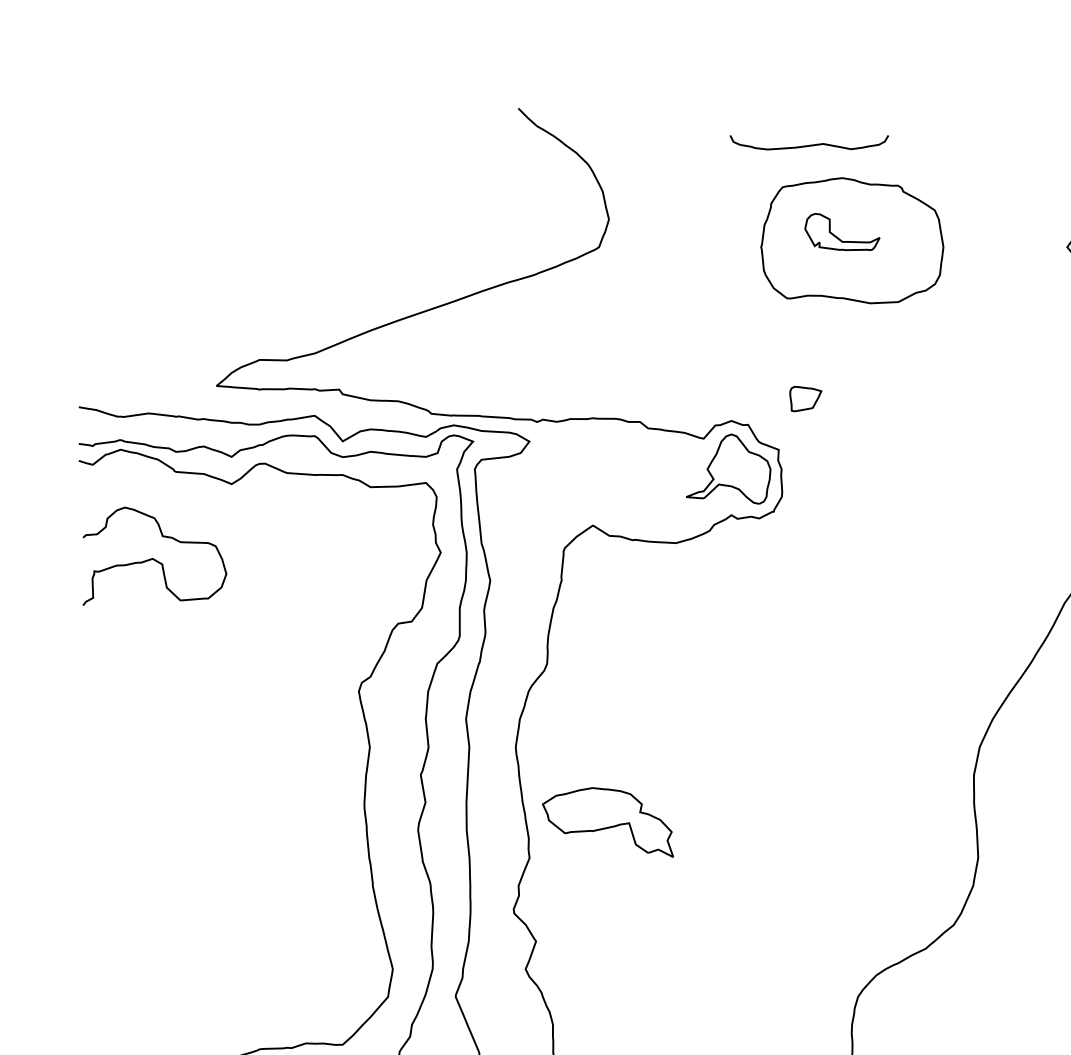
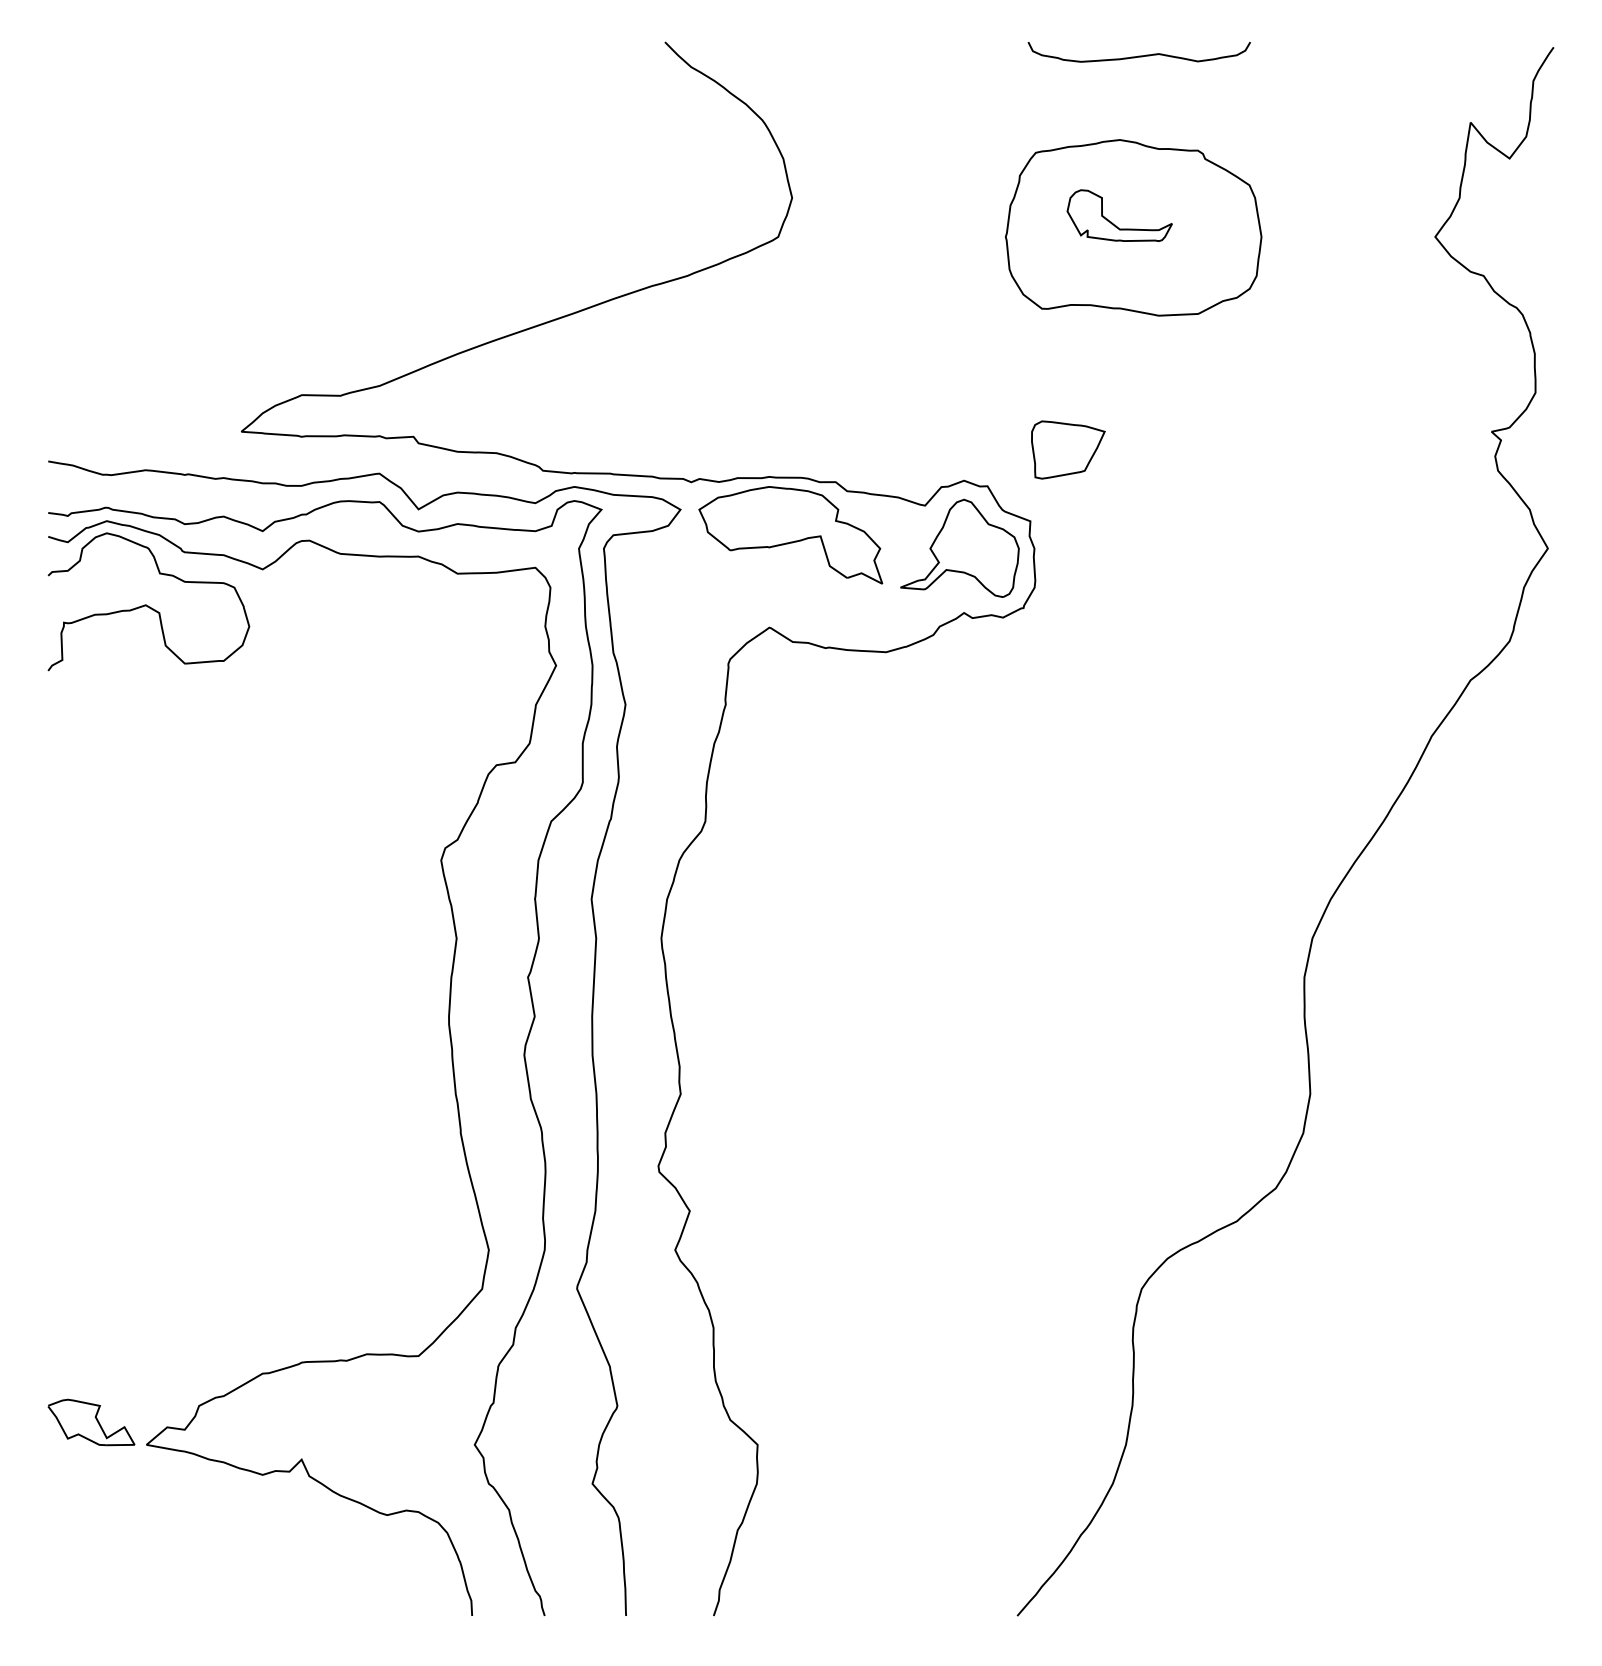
curve: (808, 144) -> (1138, 55), moved
part: (805, 398) -> (1068, 449), size x1.67
curve: (153, 558) -> (146, 604), moved
part: (607, 822) -> (790, 535), moved

